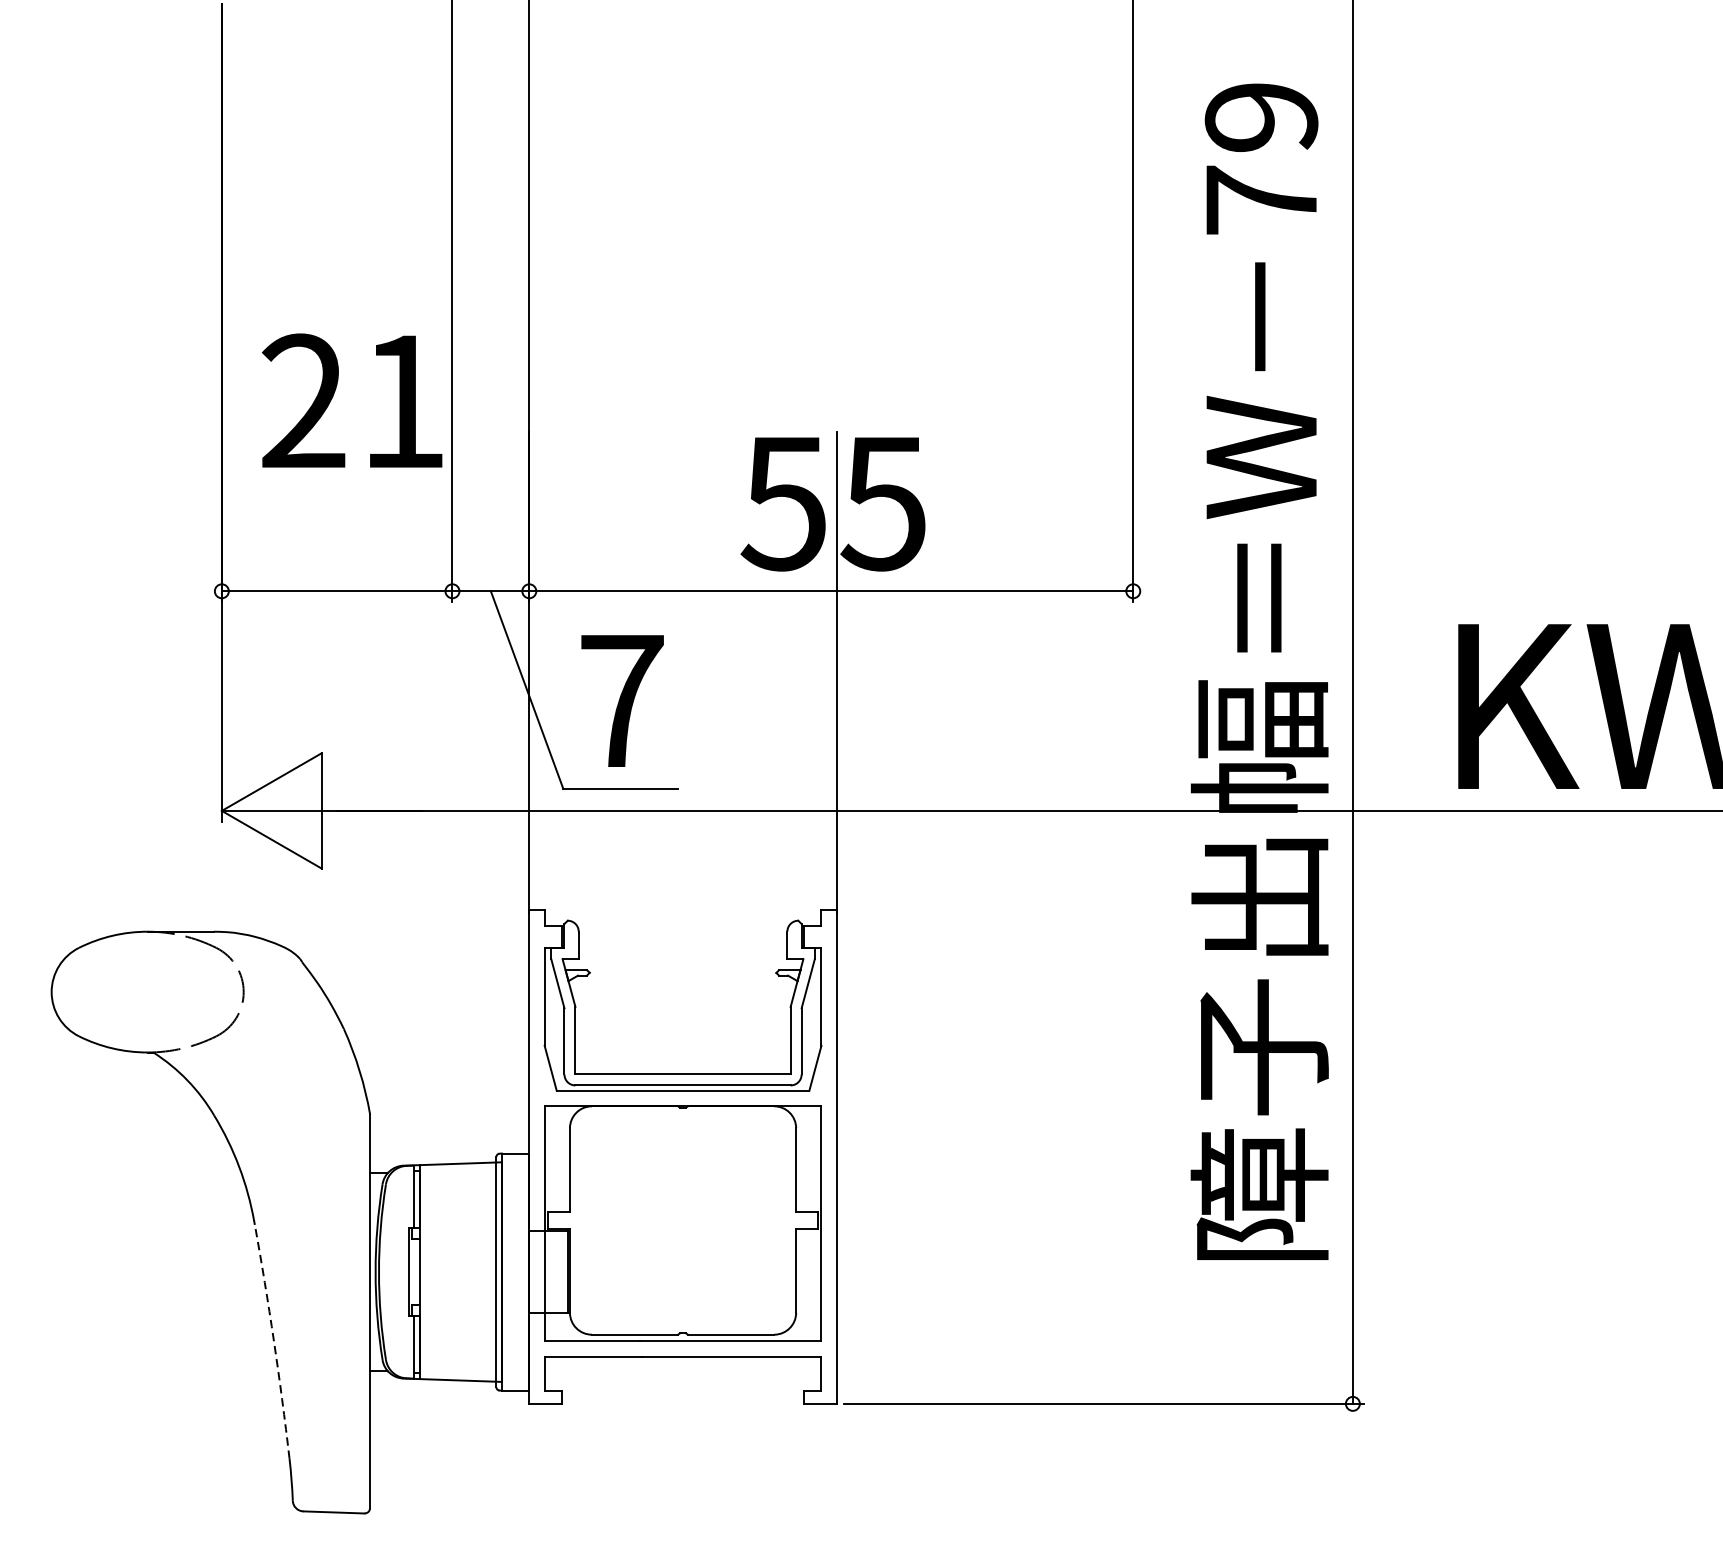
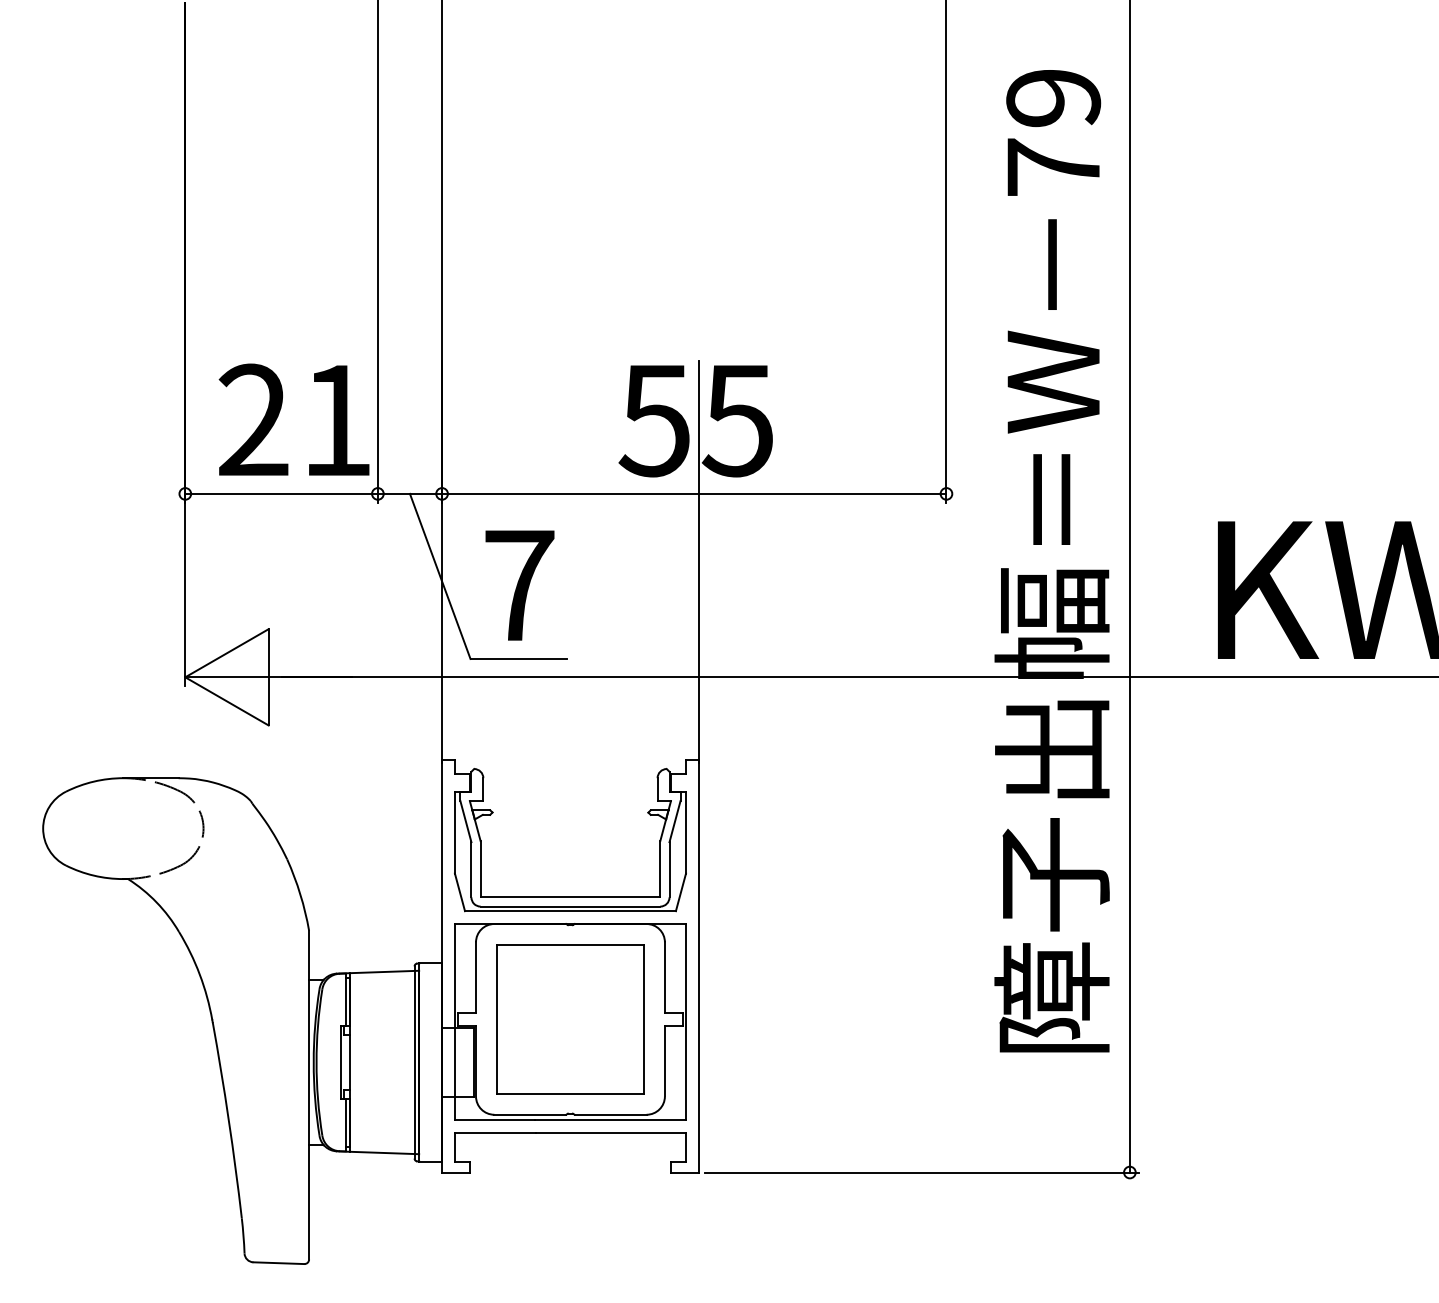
text: (351, 400) -> (293, 419), moved
part: (683, 1220) -> (570, 1019), added
arc: (273, 1341) -> (228, 1120), dashed -> solid

